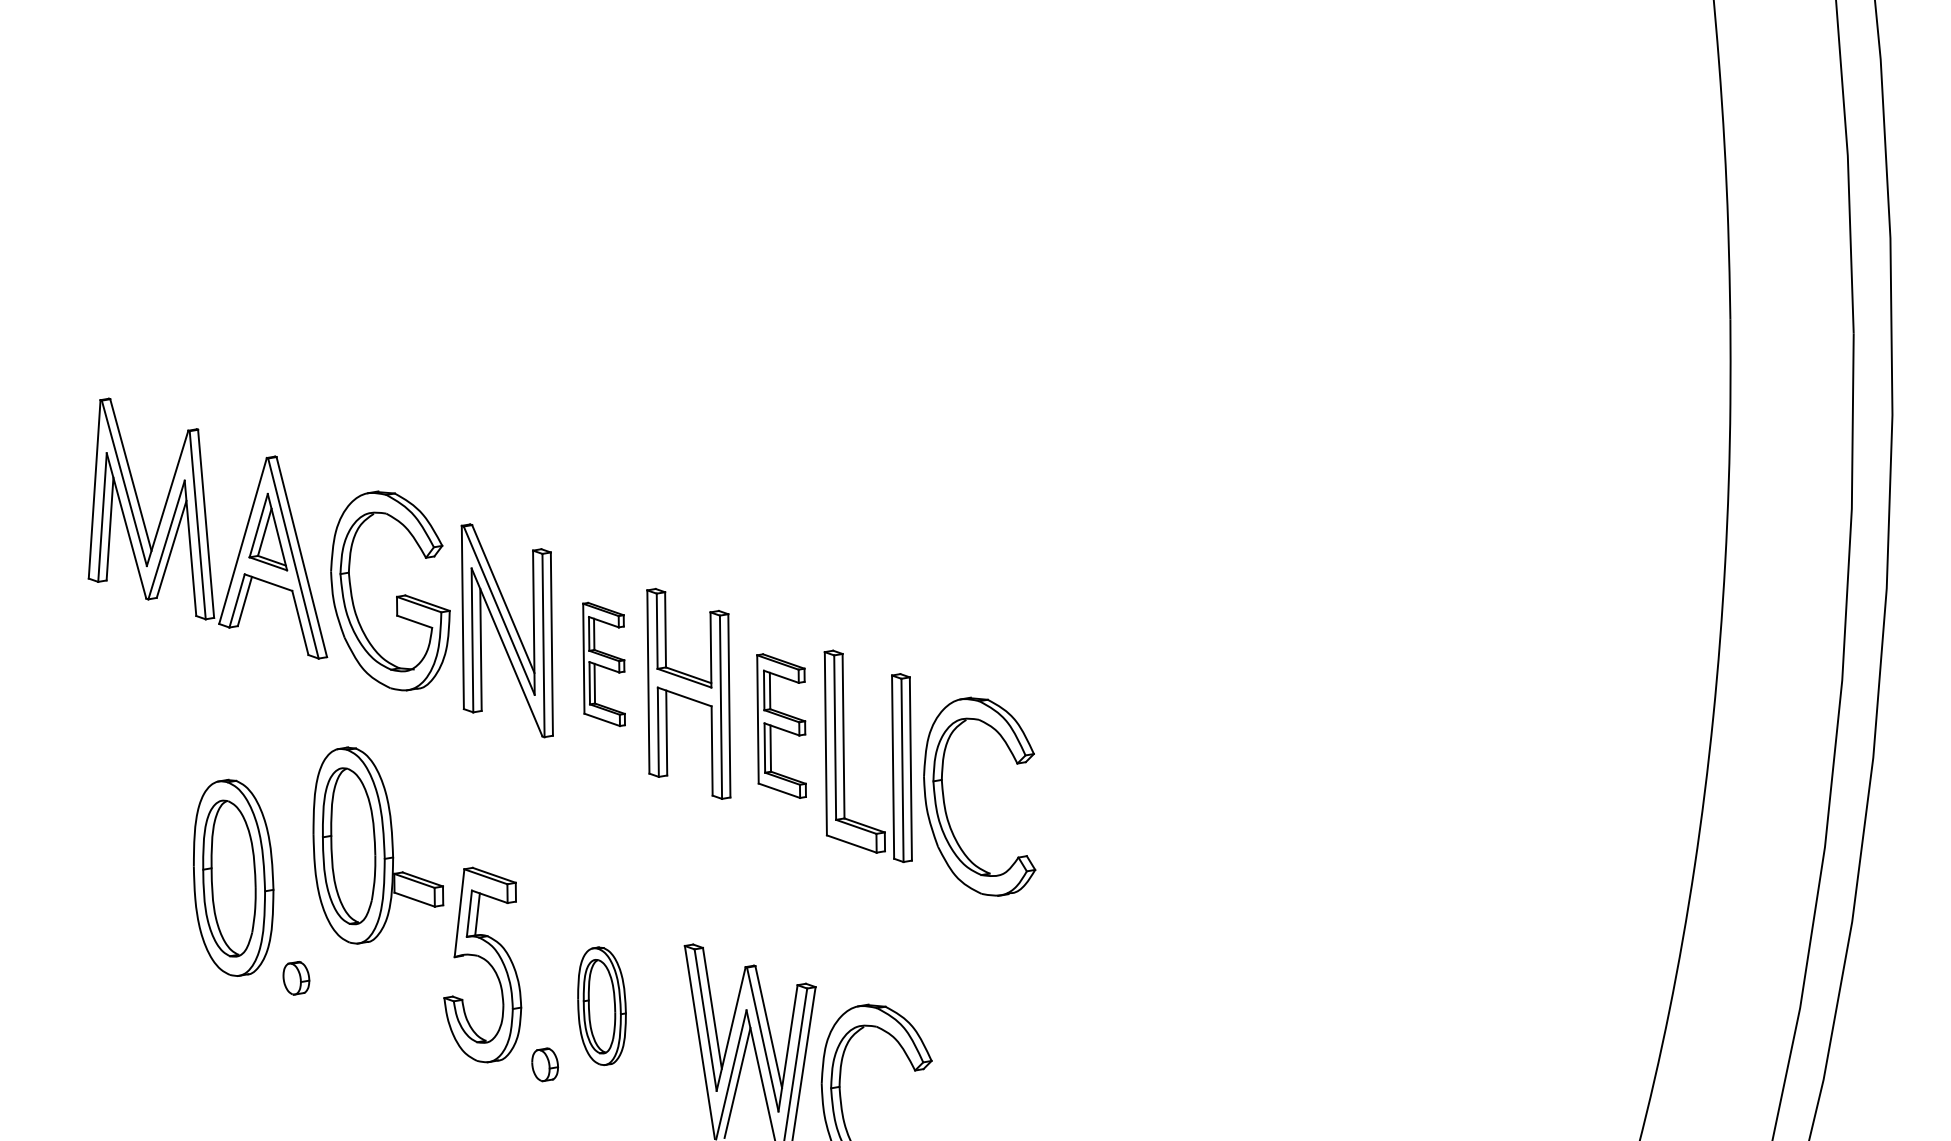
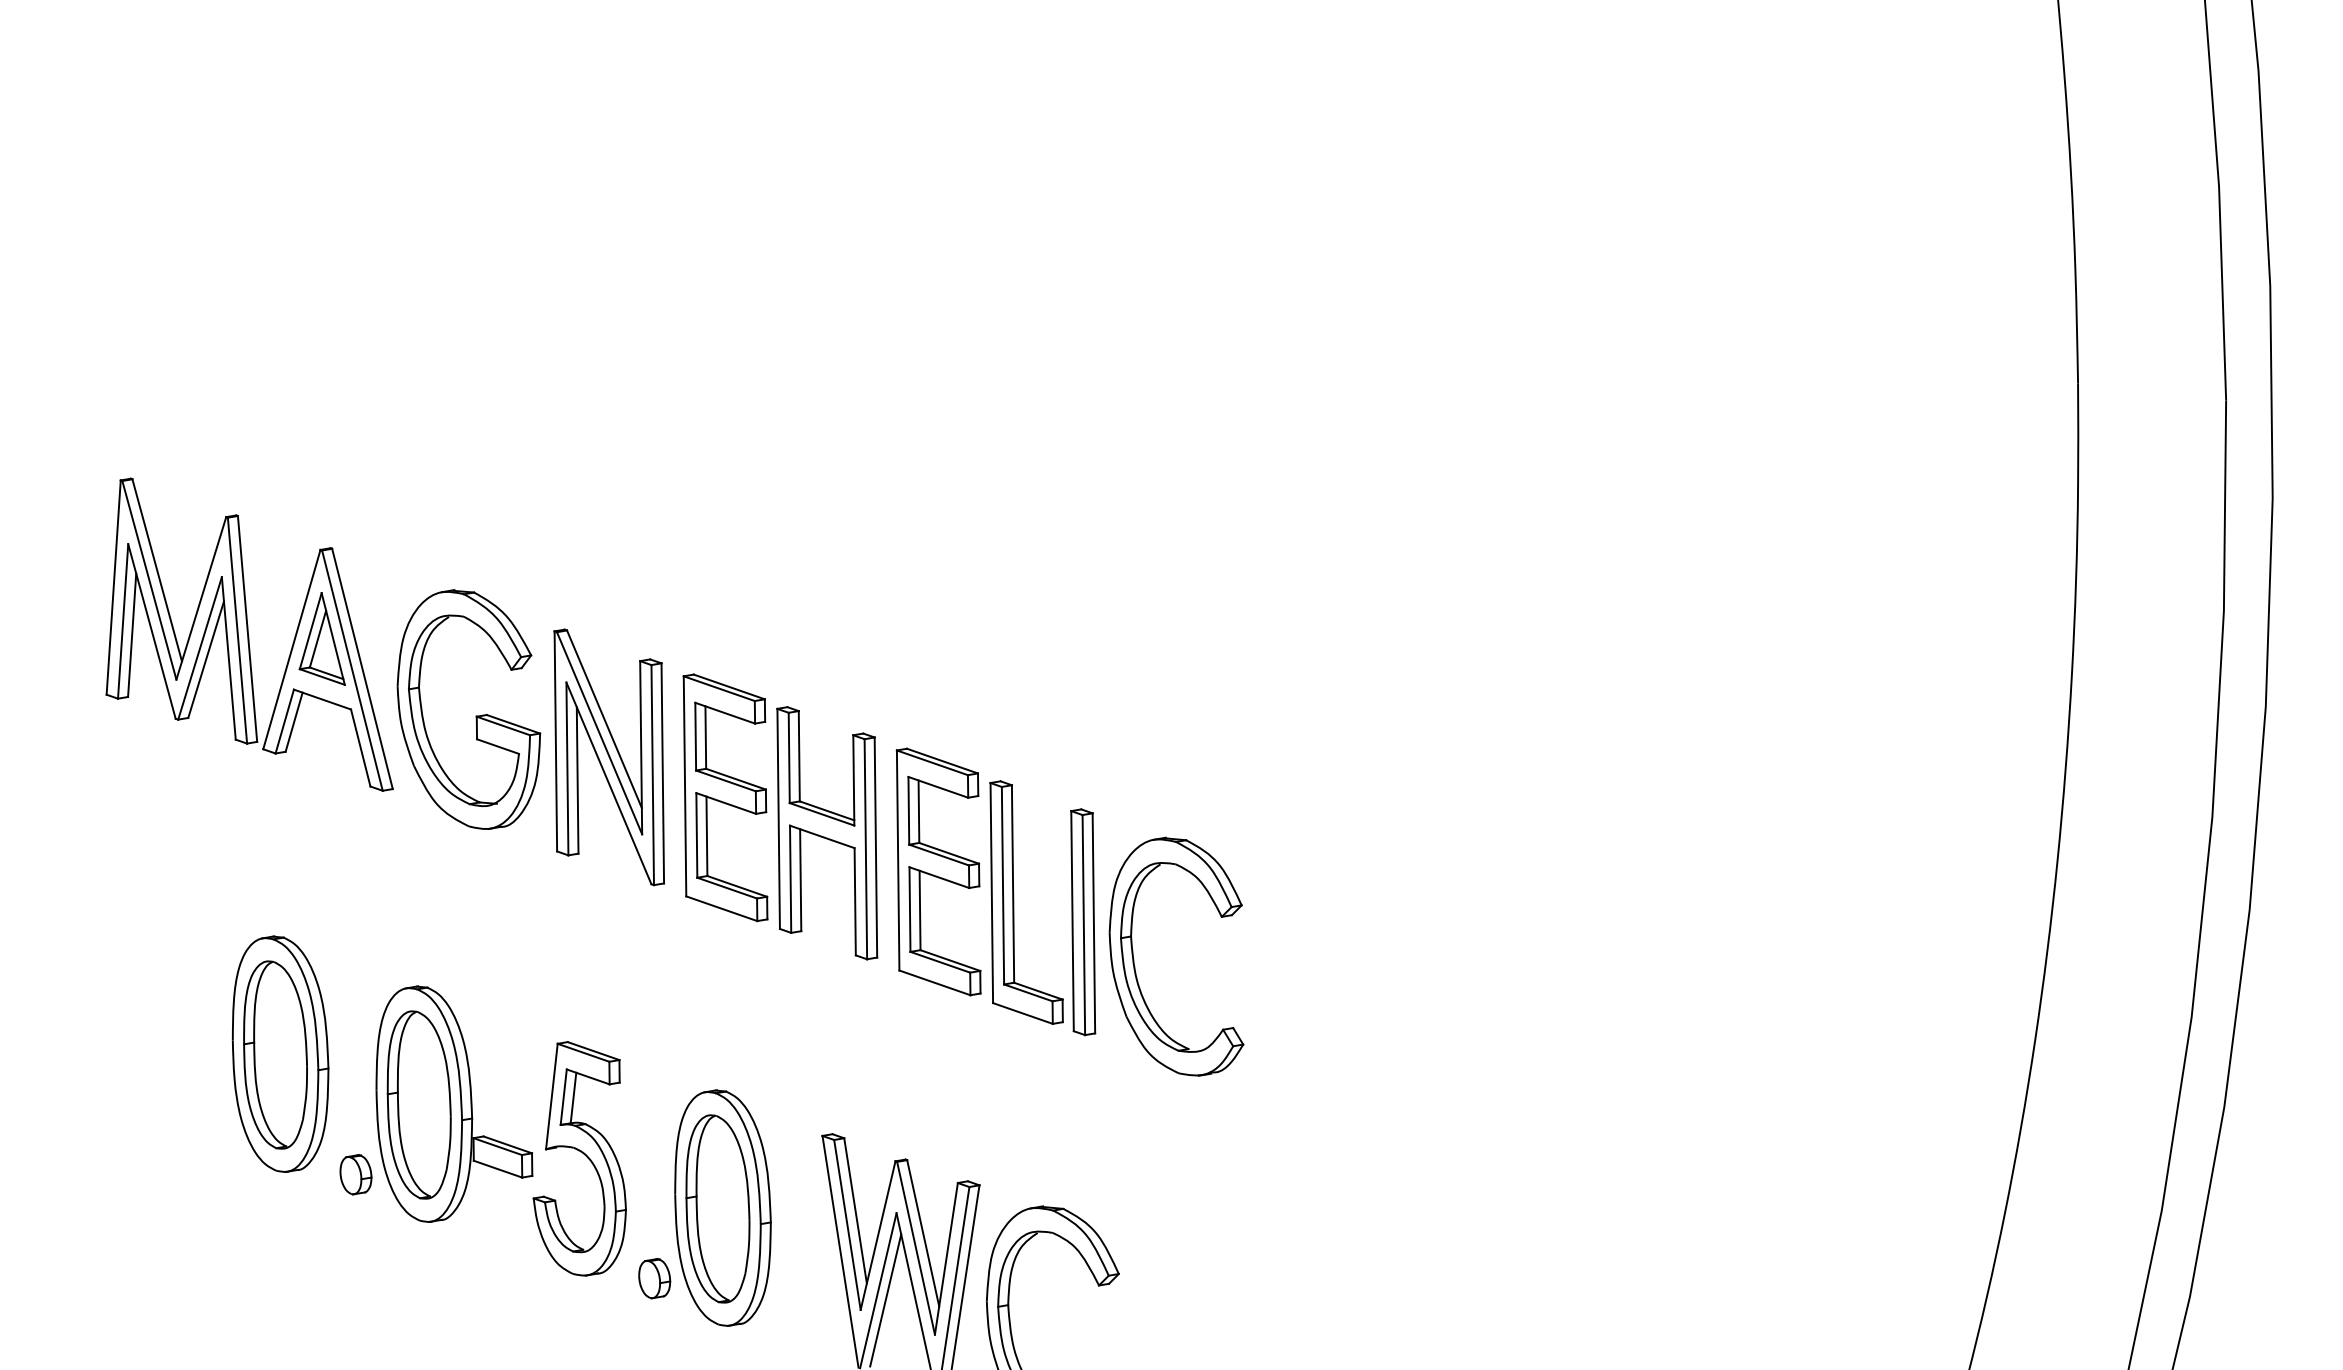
part: (603, 664) -> (724, 797), size x1.67
part: (781, 725) -> (938, 871), size x1.43
part: (378, 845) -> (454, 1104), moved
part: (601, 1006) -> (722, 1208), size x1.67

